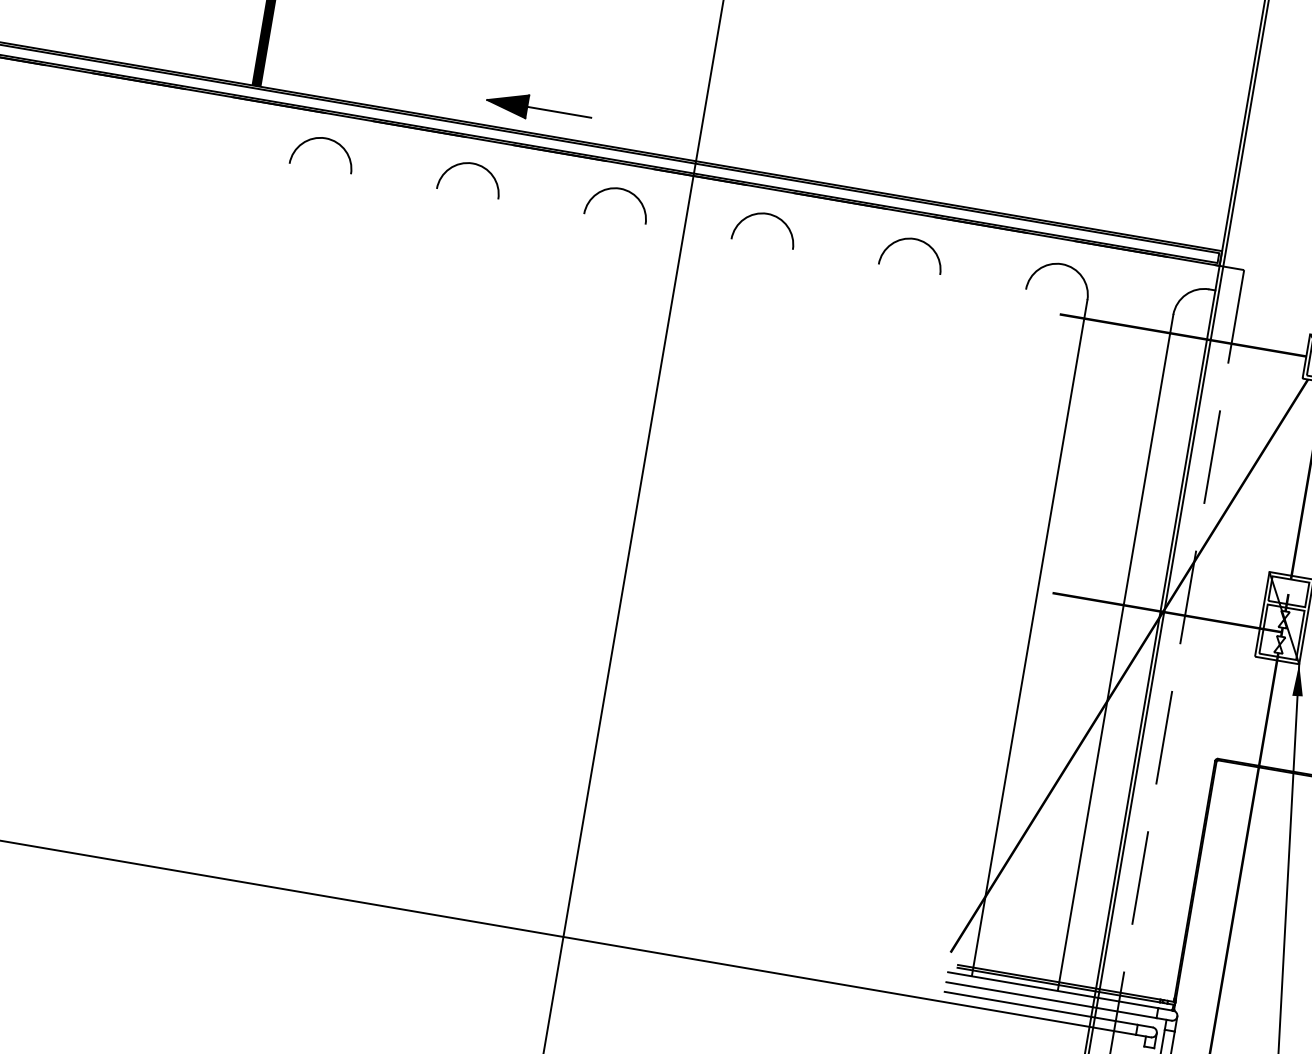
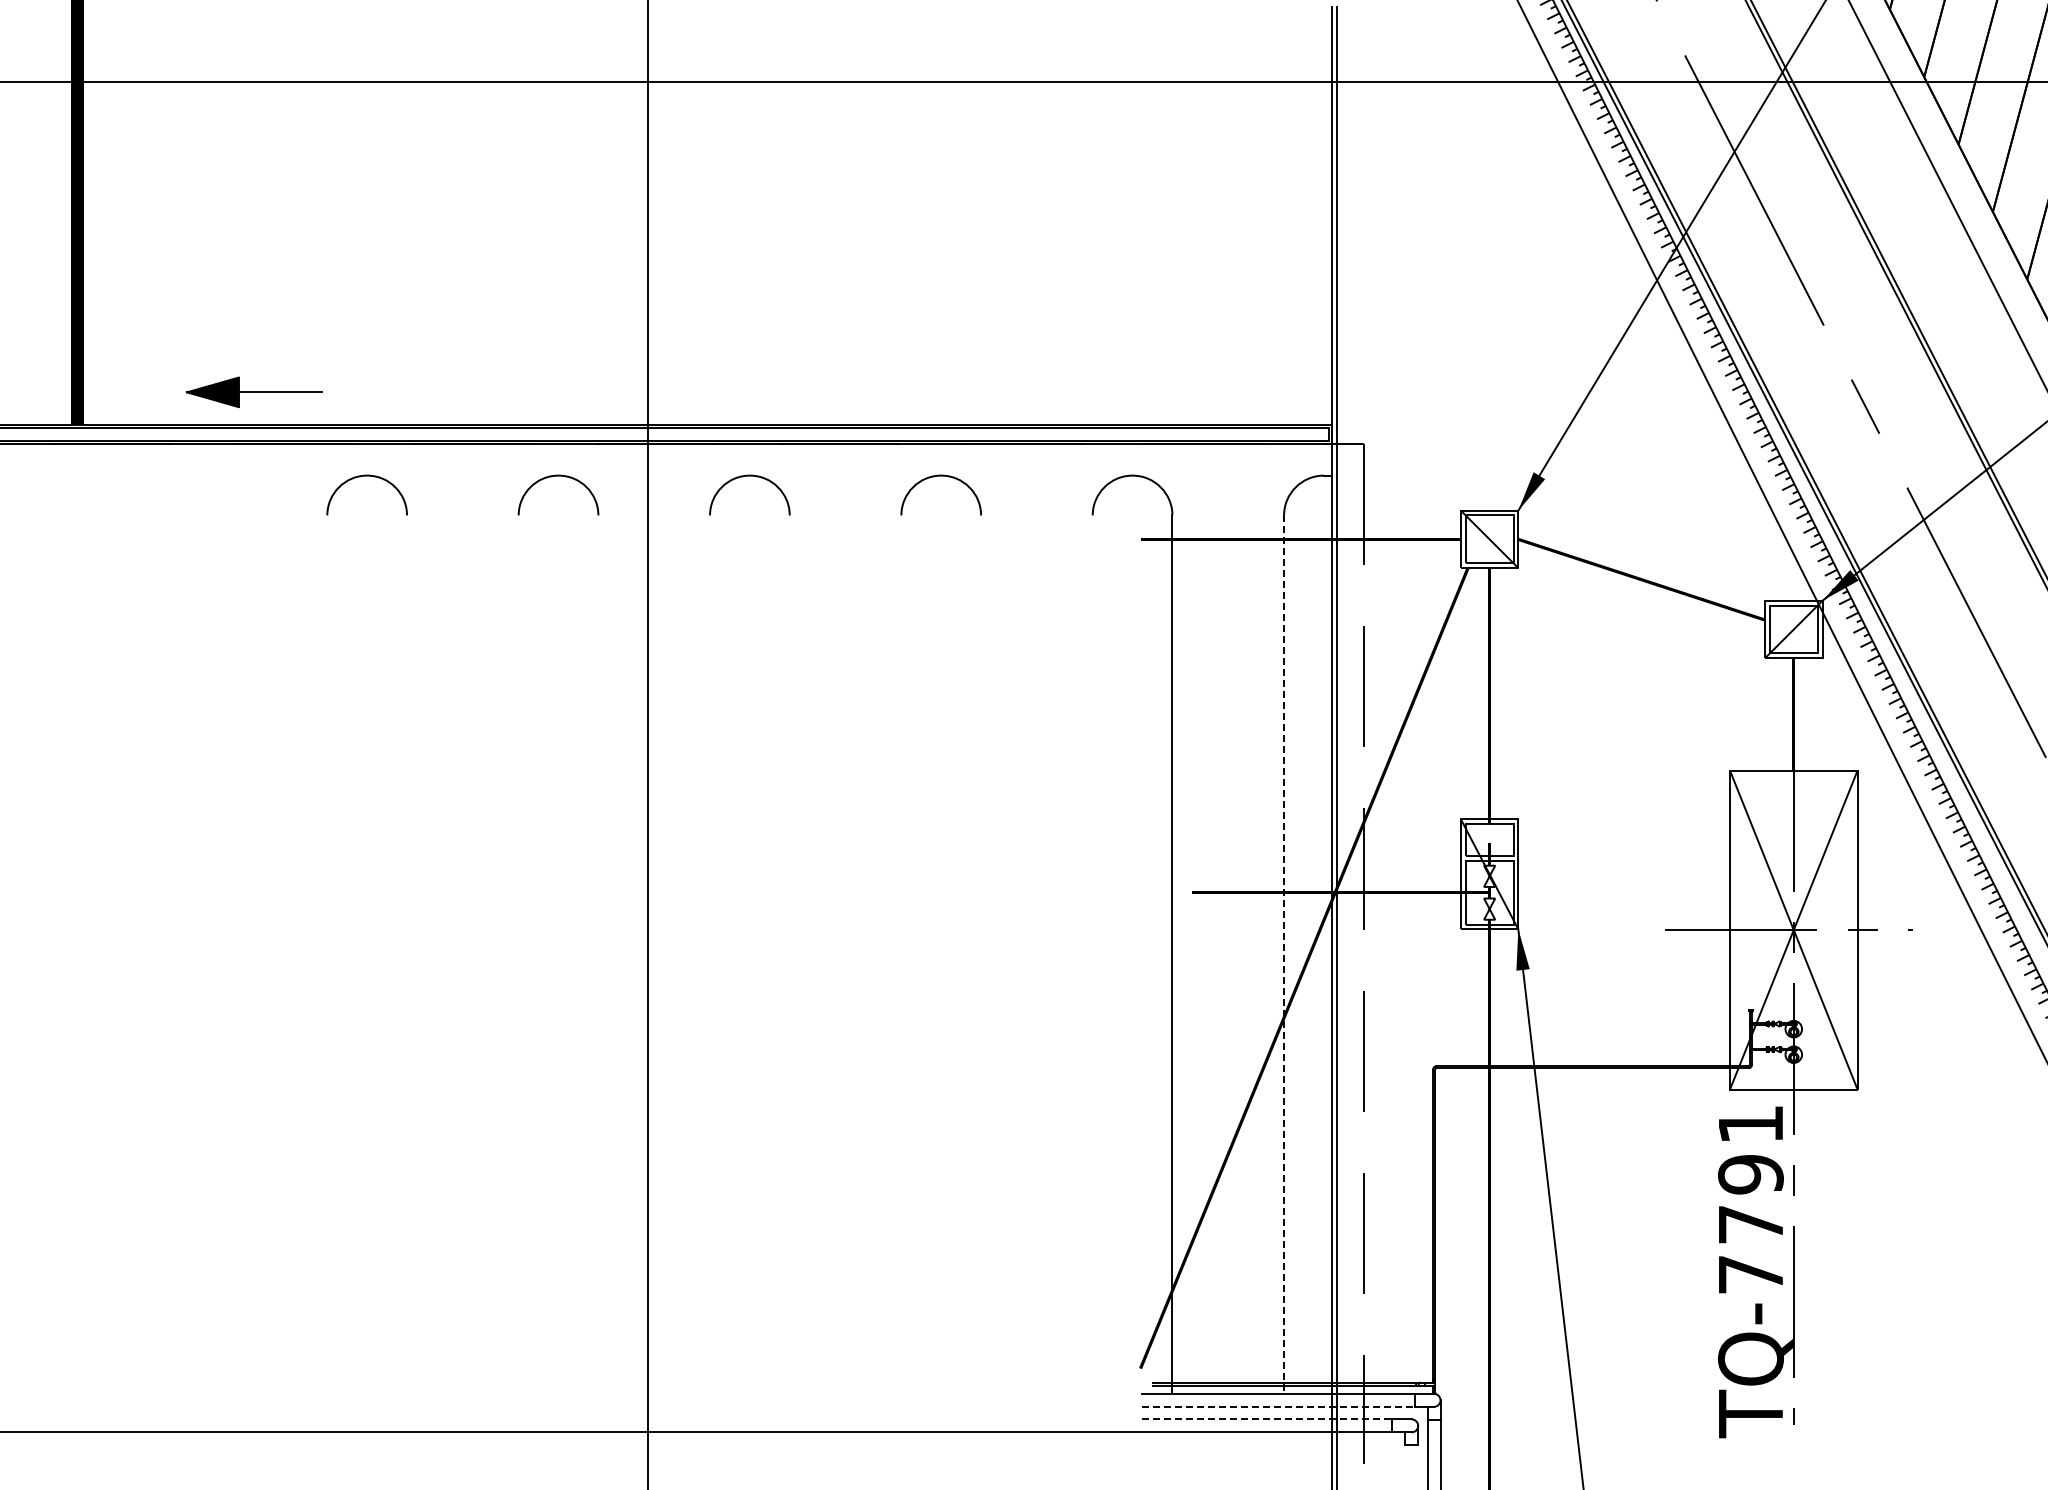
part: (539, 108) -> (254, 391), moved
arc: (325, 138) -> (175, 476), removed
line: (1116, 652) -> (1284, 953), solid -> dashed
line: (1051, 999) -> (1278, 1406), solid -> dashed
line: (1041, 1008) -> (1267, 1419), solid -> dashed

